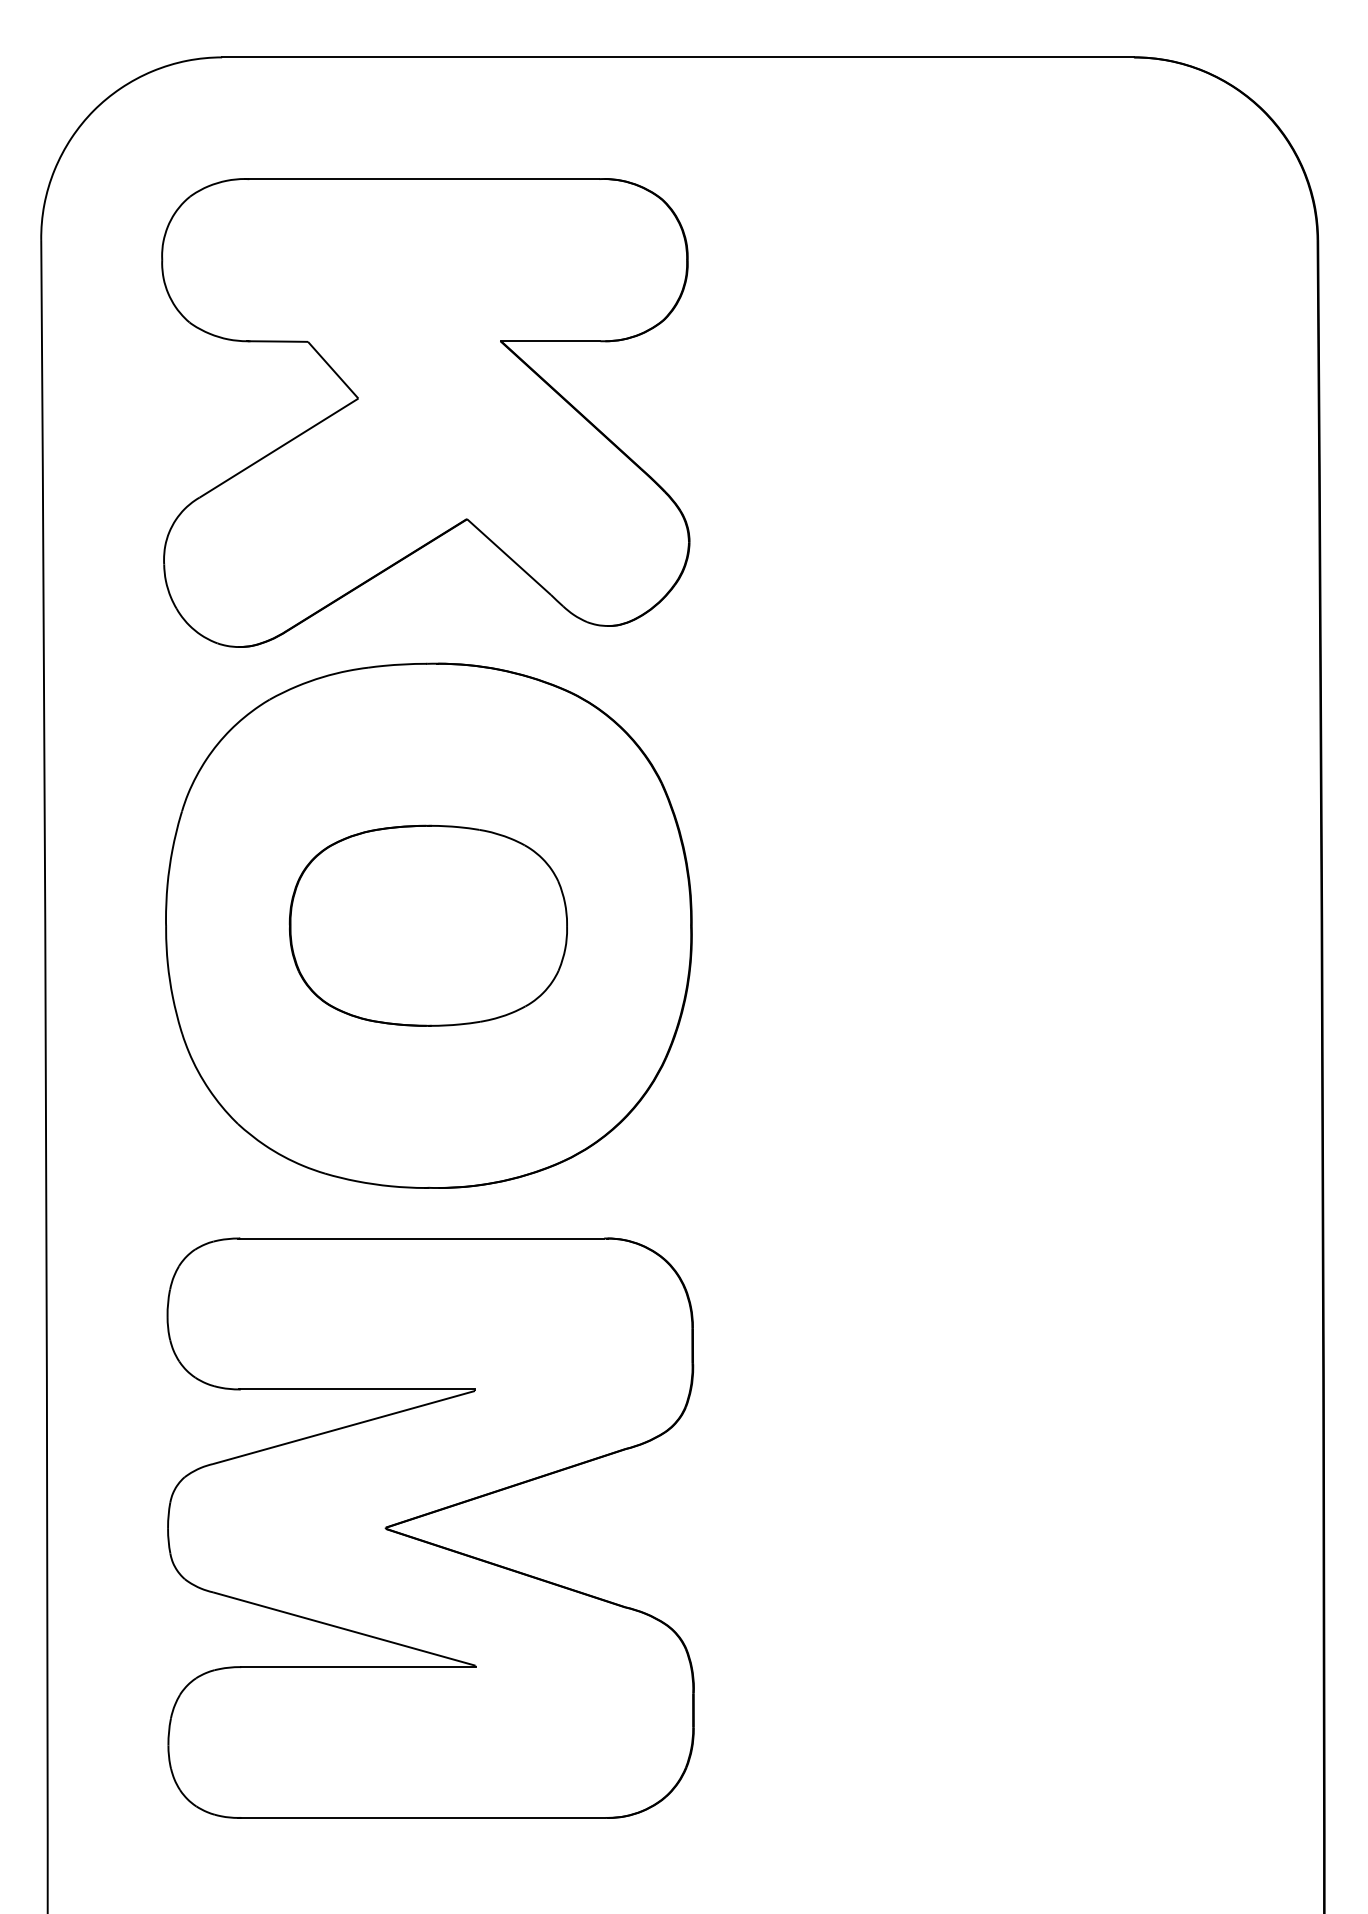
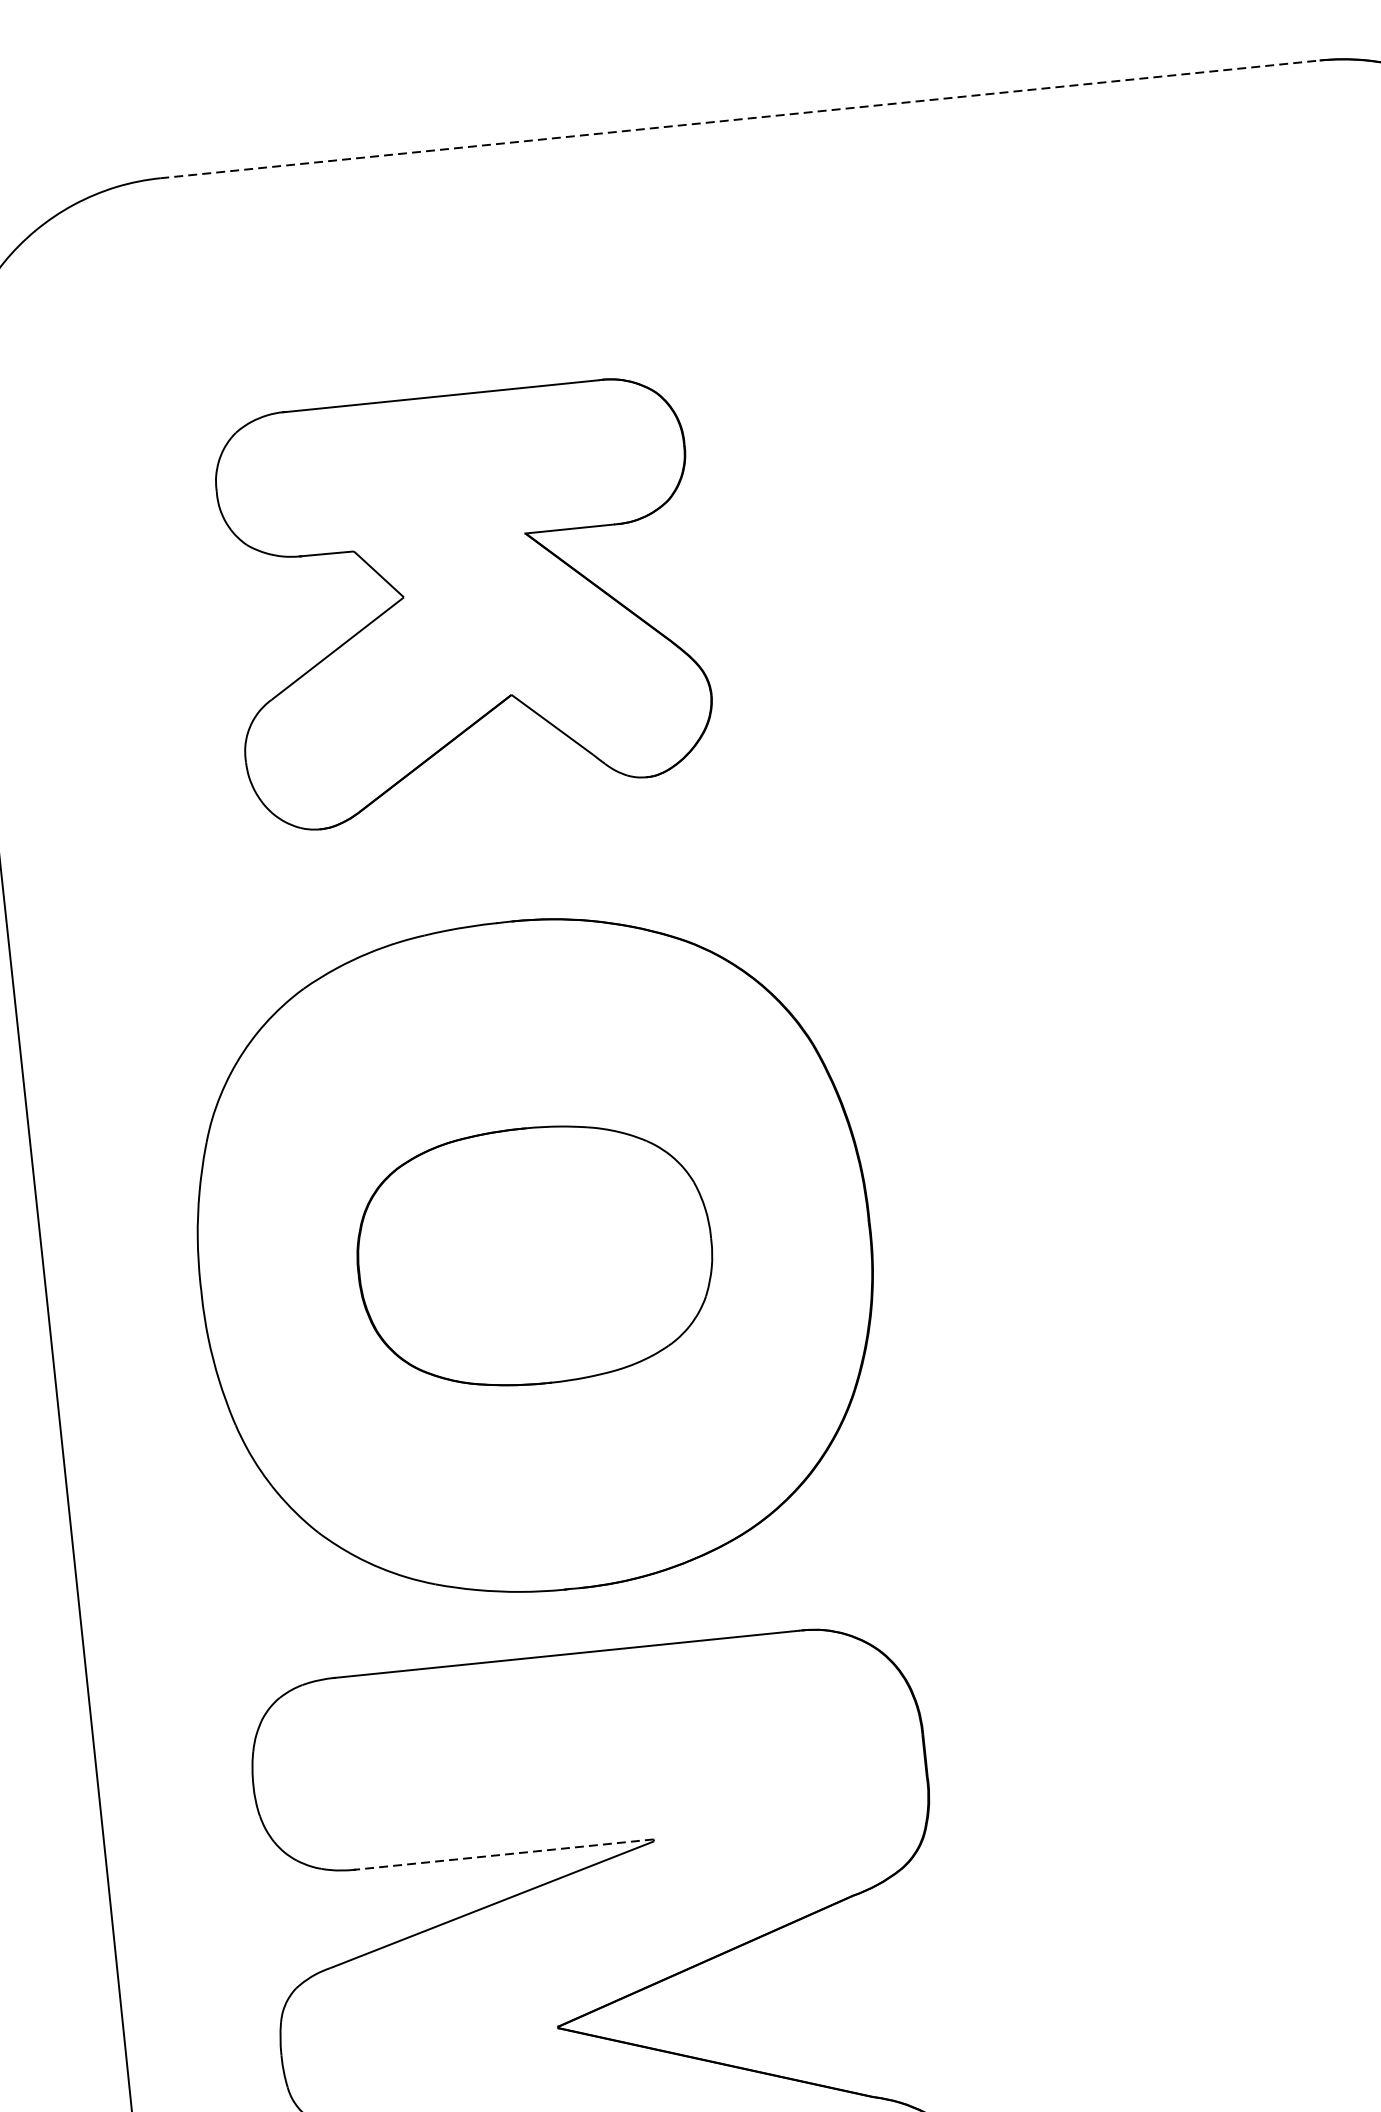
line: (678, 57) -> (740, 119), solid -> dashed
part: (425, 412) -> (464, 603), size x0.7
line: (357, 1389) -> (504, 1854), solid -> dashed

